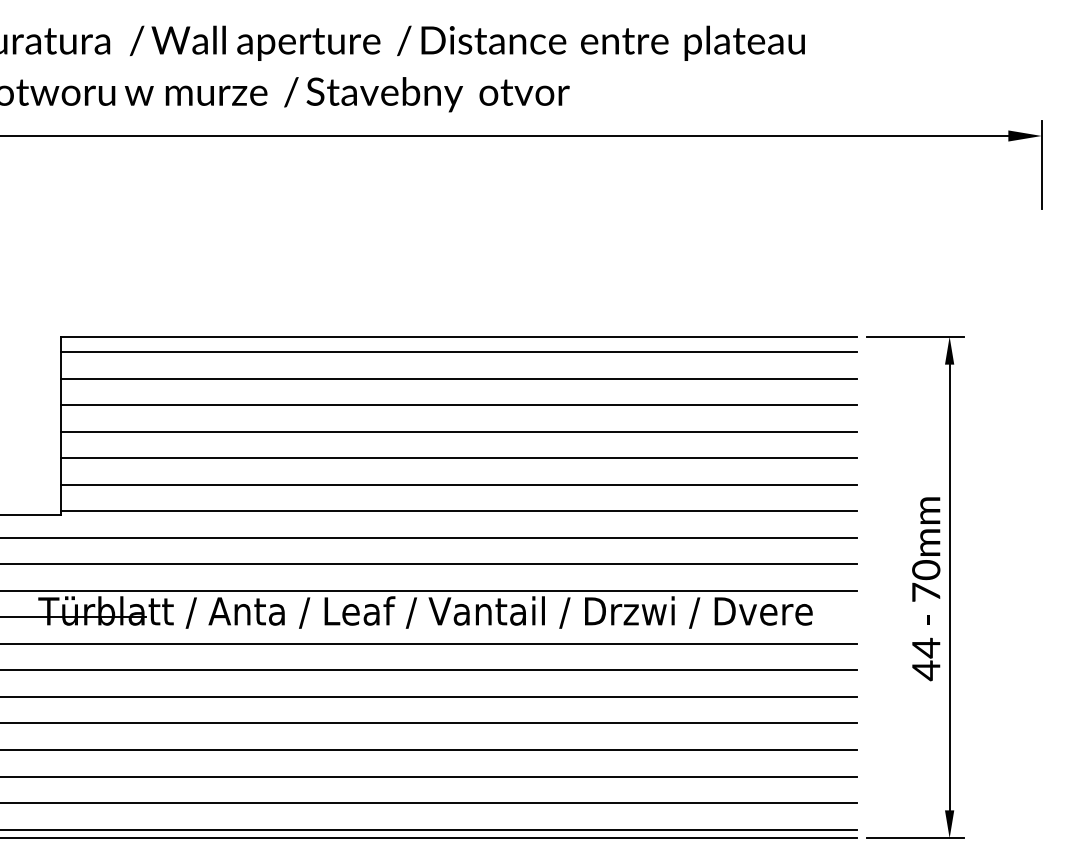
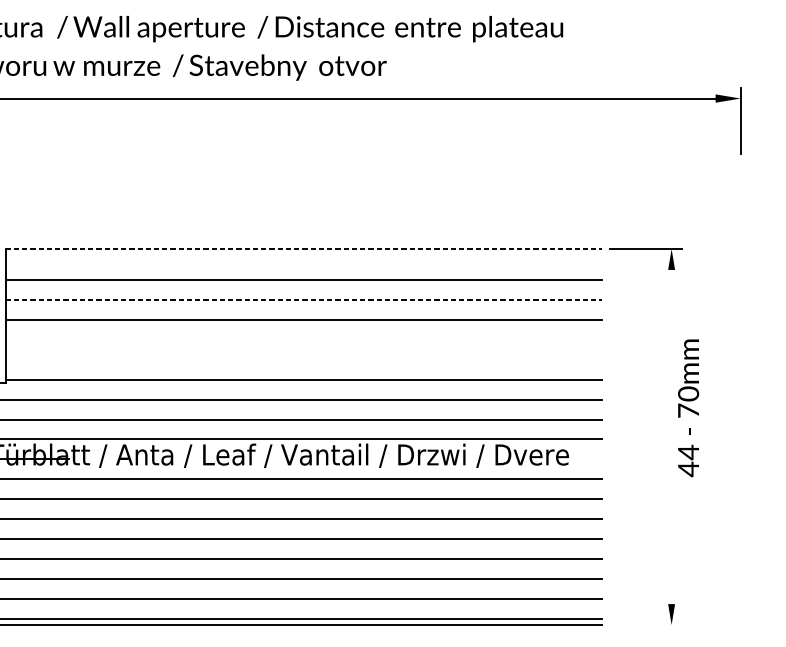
line: (458, 336) -> (303, 248), solid -> dashed
line: (458, 352) -> (303, 260), removed
line: (458, 405) -> (303, 300), solid -> dashed
line: (458, 458) -> (303, 340), removed
line: (458, 484) -> (303, 359), removed
line: (949, 587) -> (671, 437), removed
text: (926, 589) -> (688, 408), moved
line: (914, 838) -> (645, 625), removed

